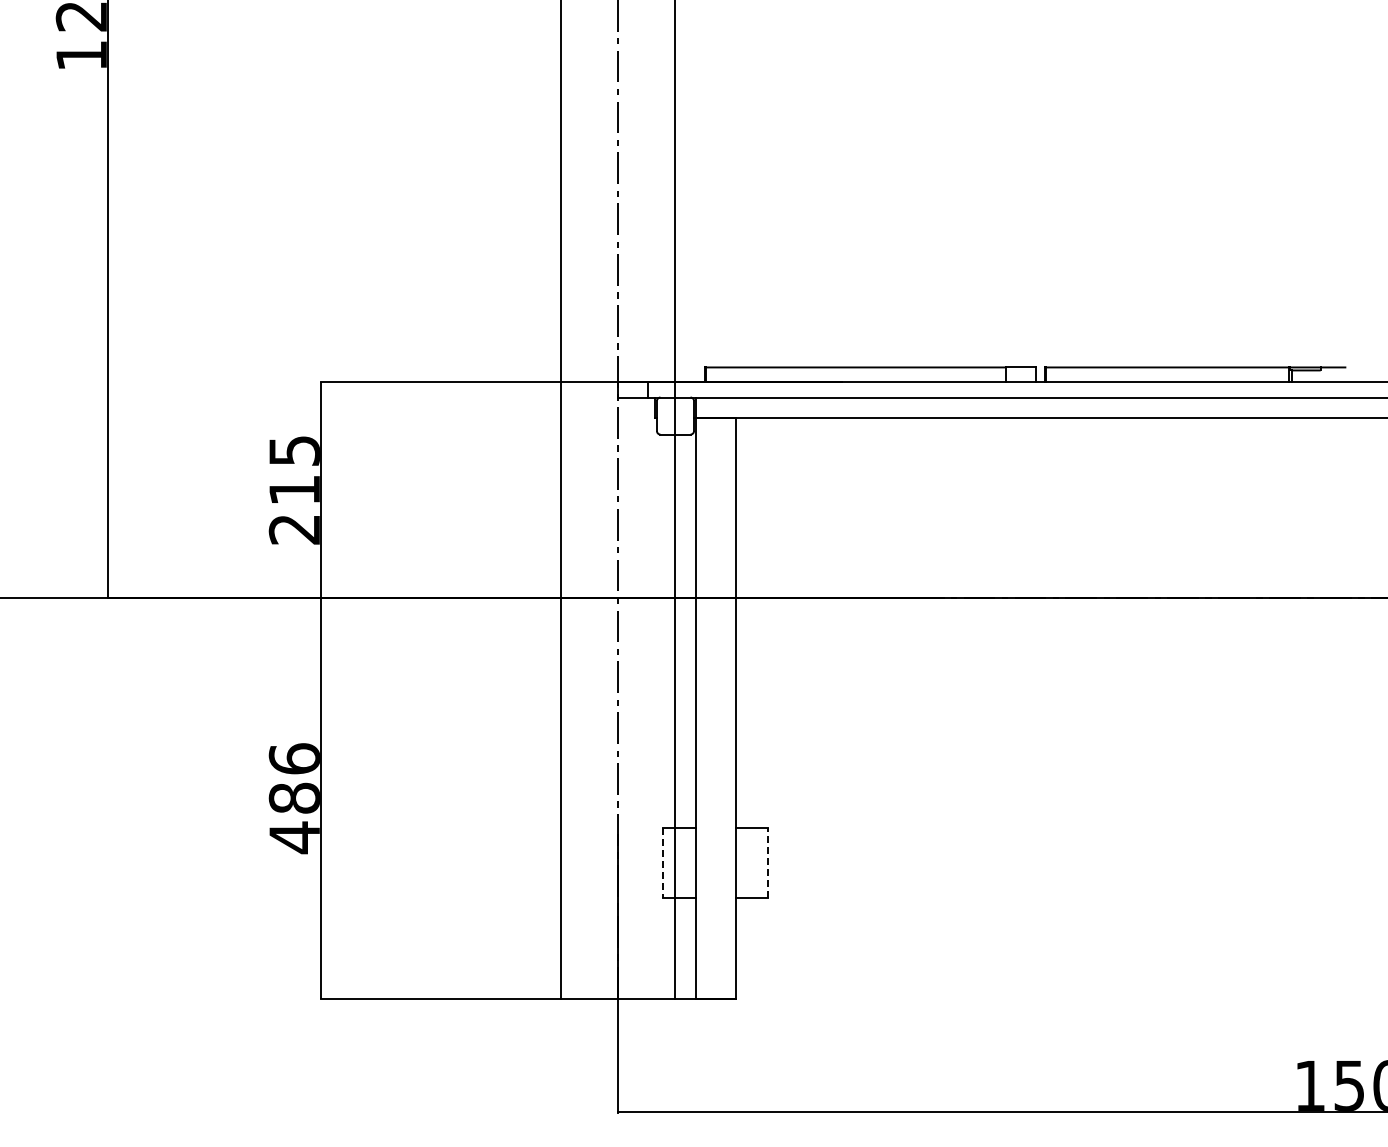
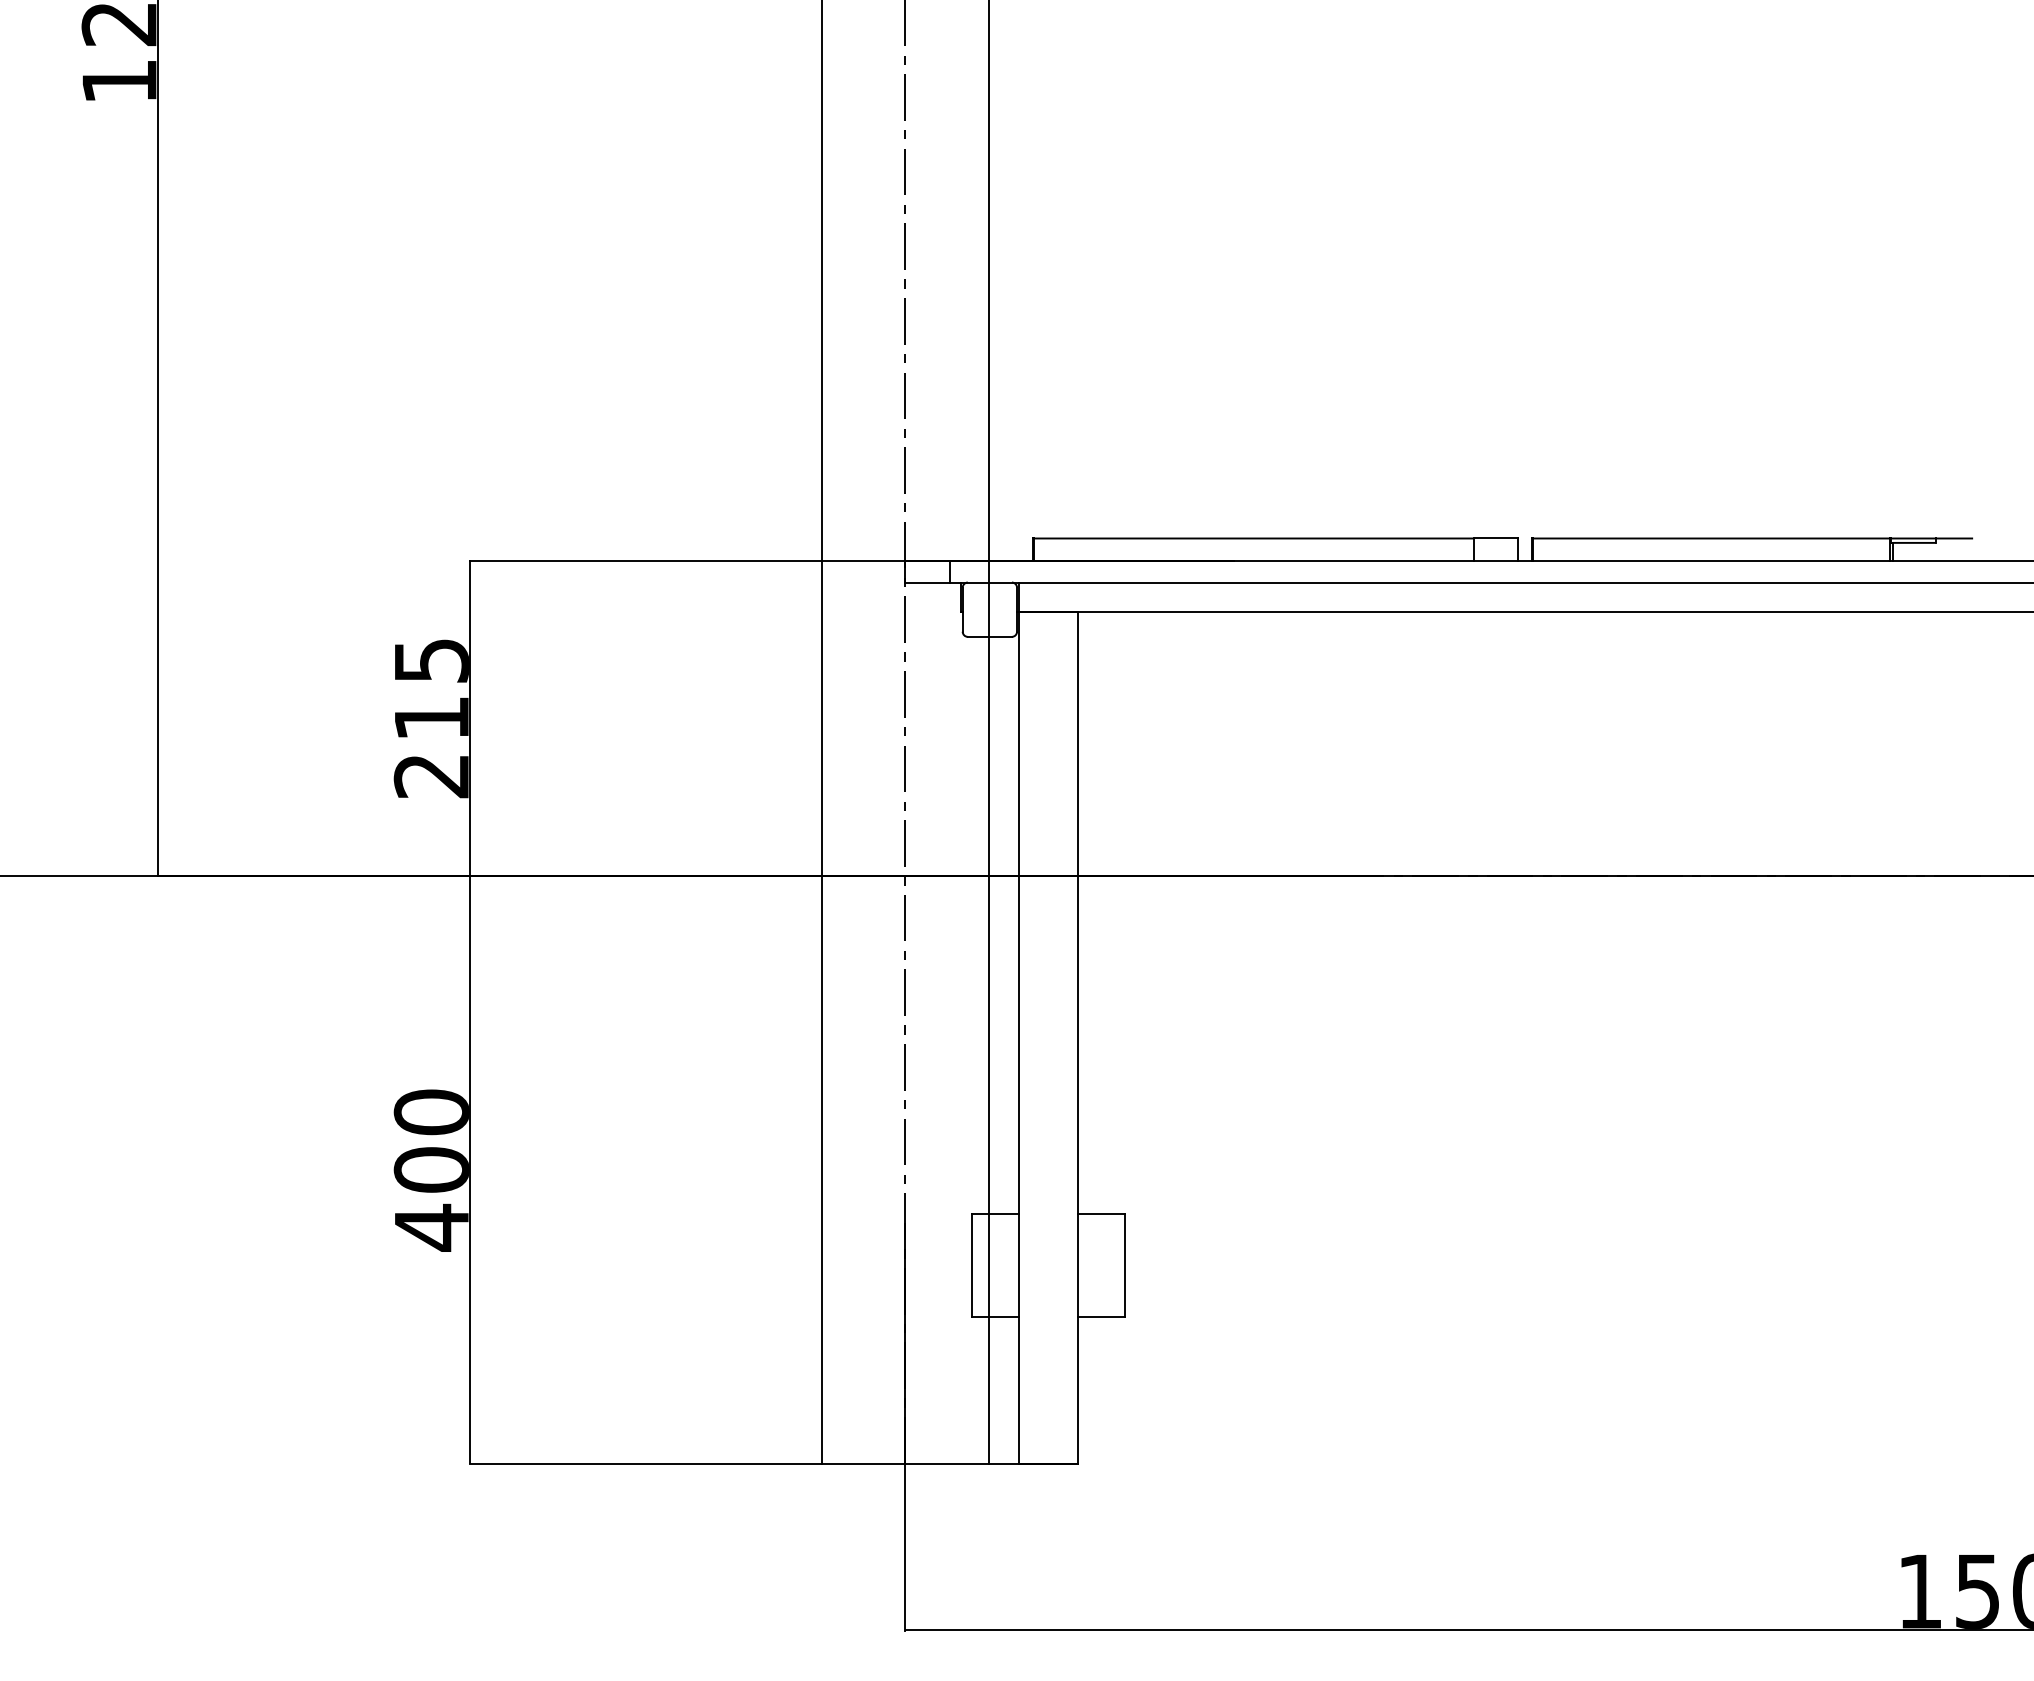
text: (293, 778) -> (429, 1140), 486 -> 400
line: (767, 862) -> (1124, 1264), dashed -> solid
line: (663, 863) -> (972, 1265), dashed -> solid

